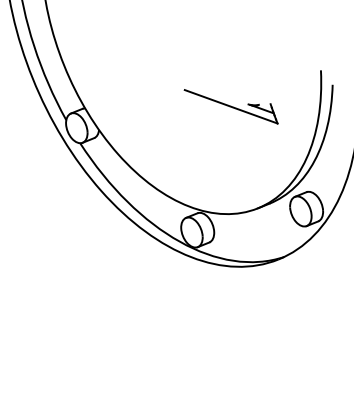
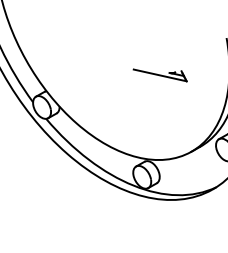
part: (230, 106) -> (159, 75), size x0.7

